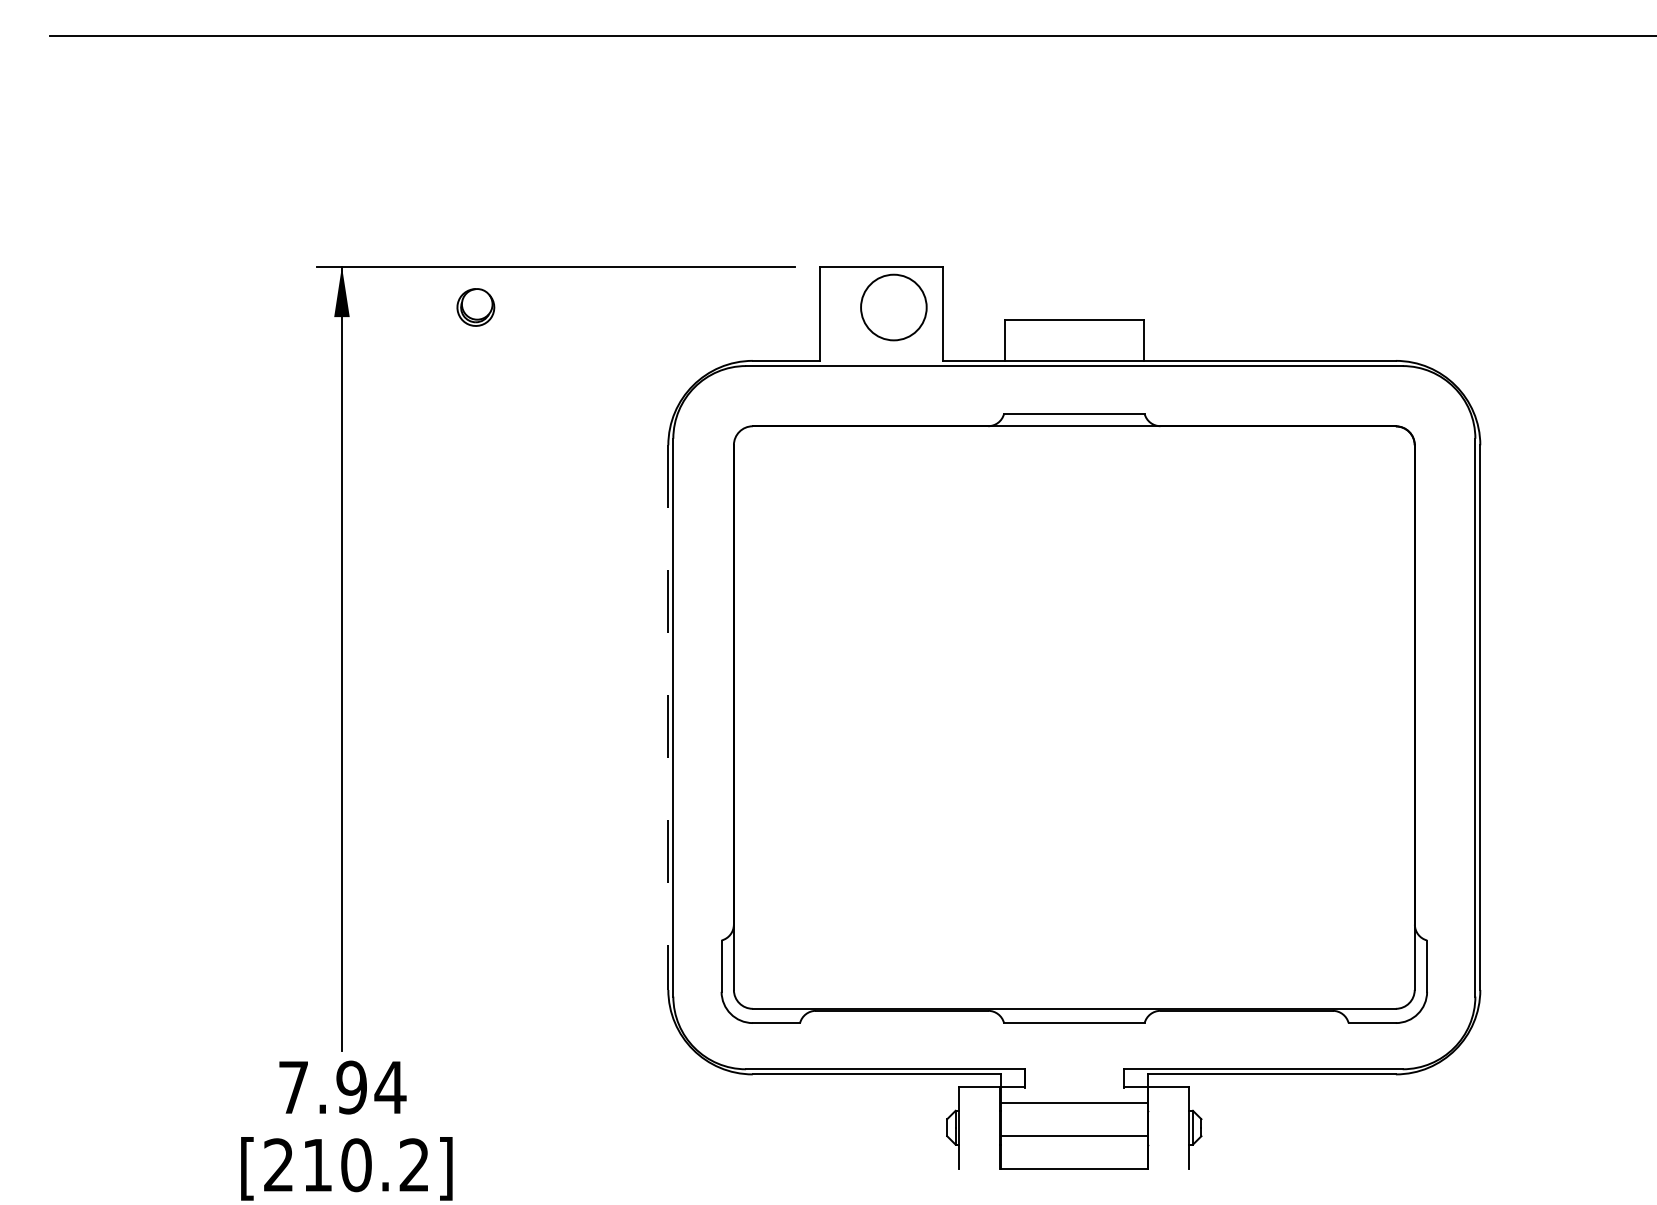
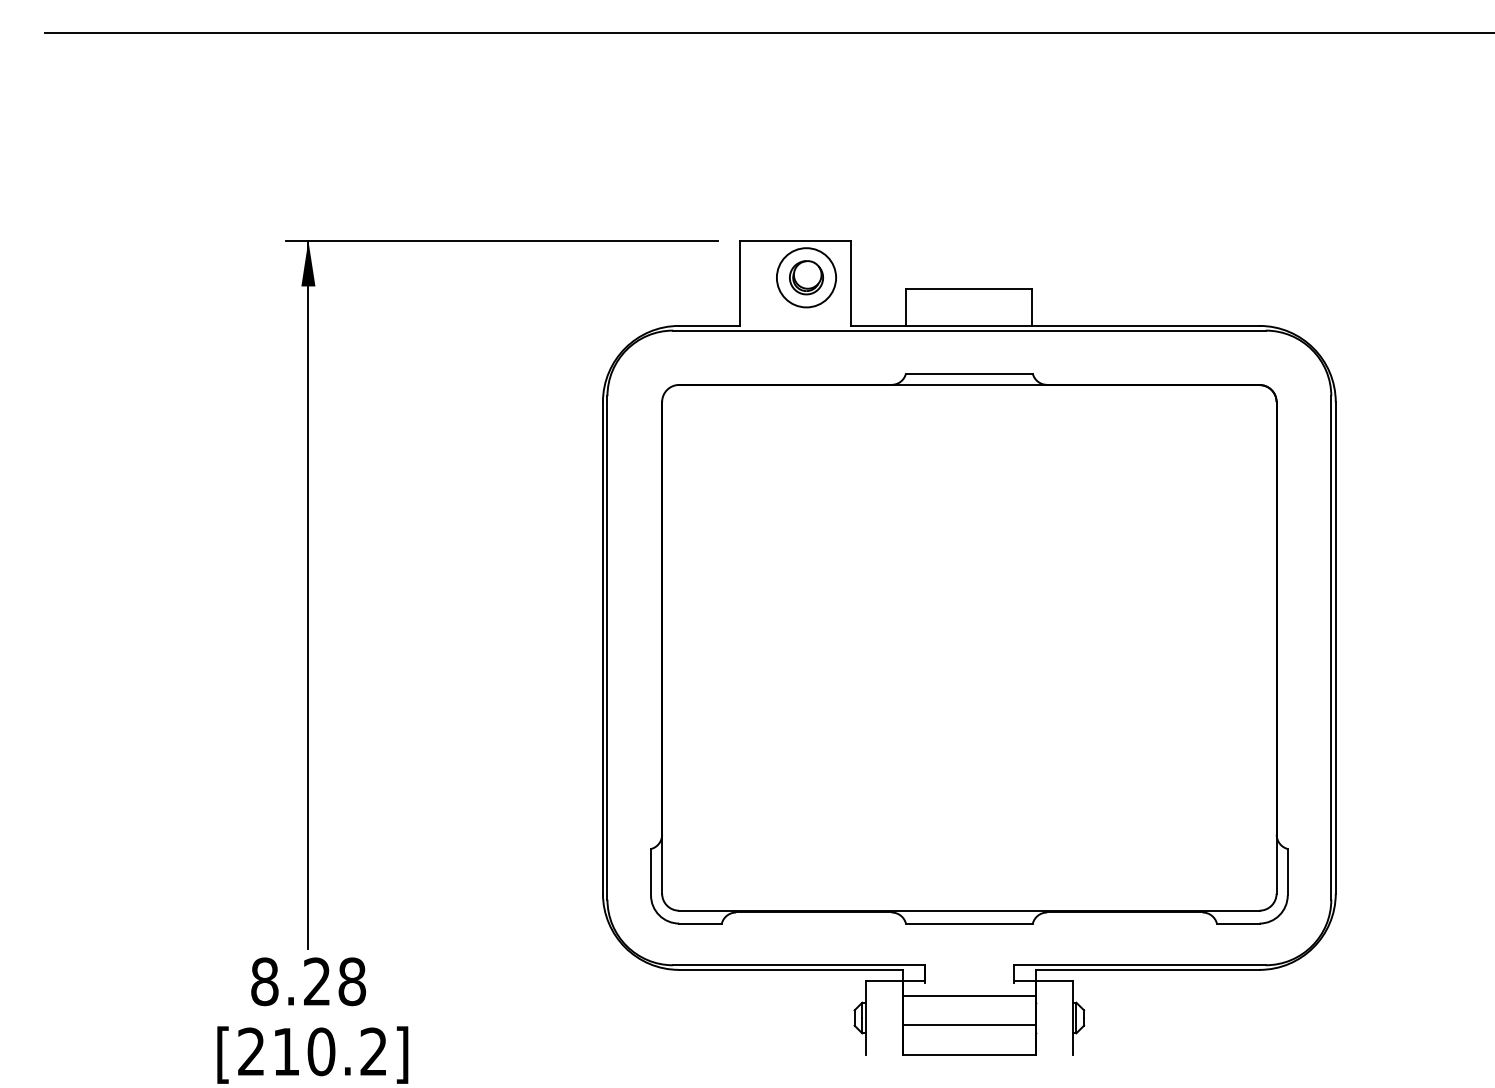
part: (475, 307) -> (806, 277), moved
line: (668, 718) -> (603, 648), dashed -> solid
text: (342, 1087) -> (308, 981), 7.94 -> 8.28

